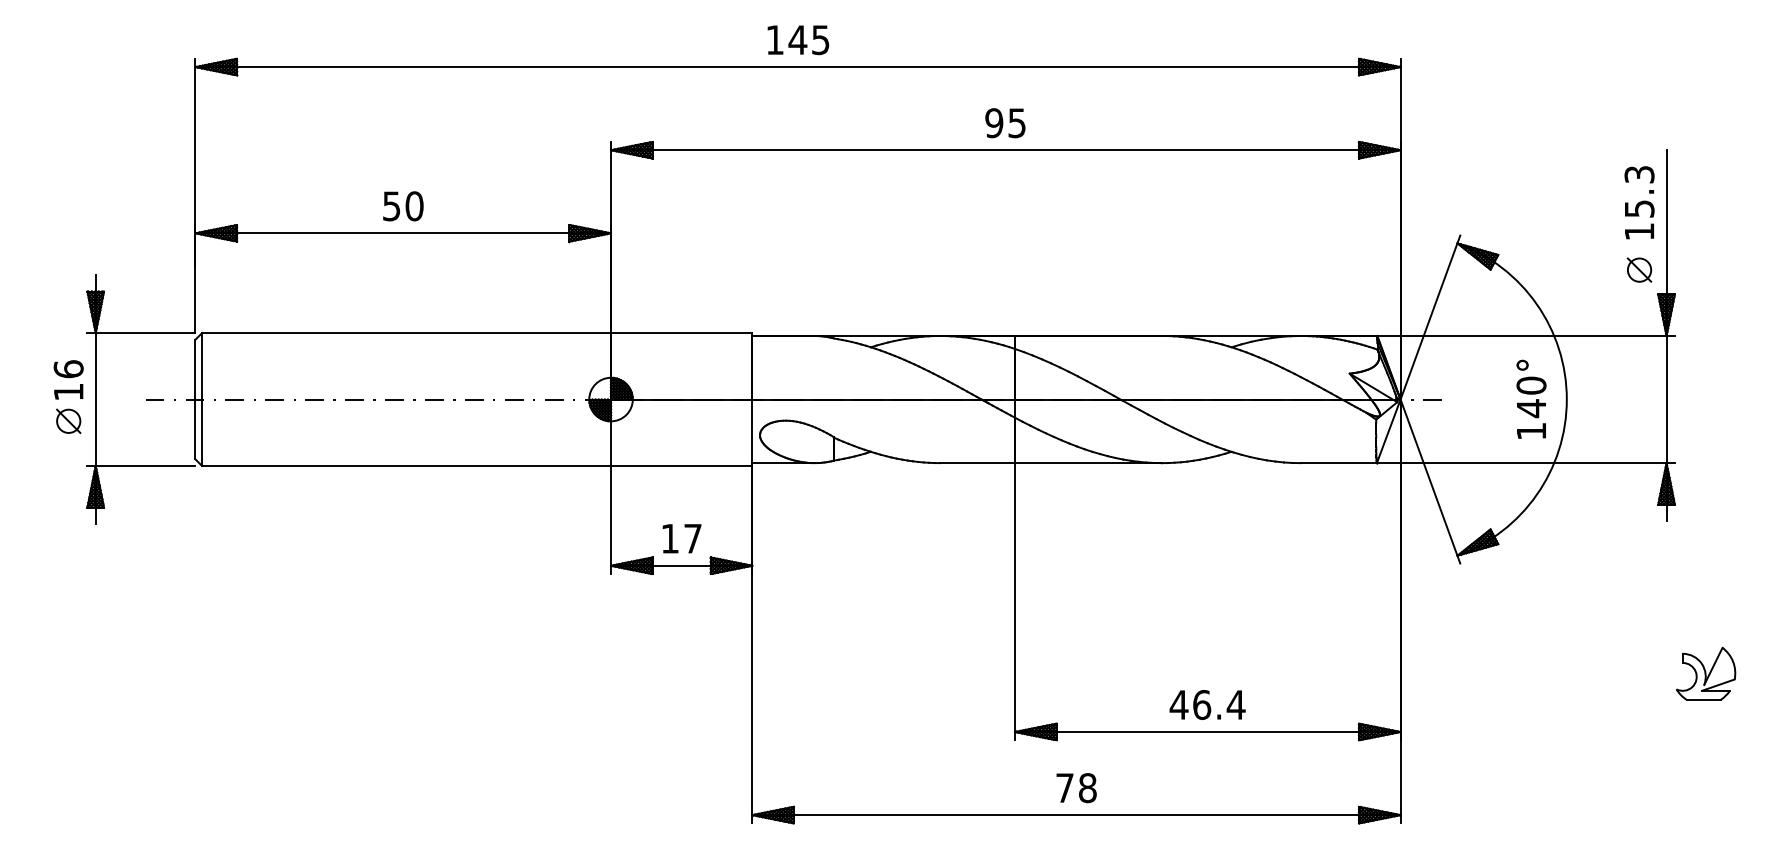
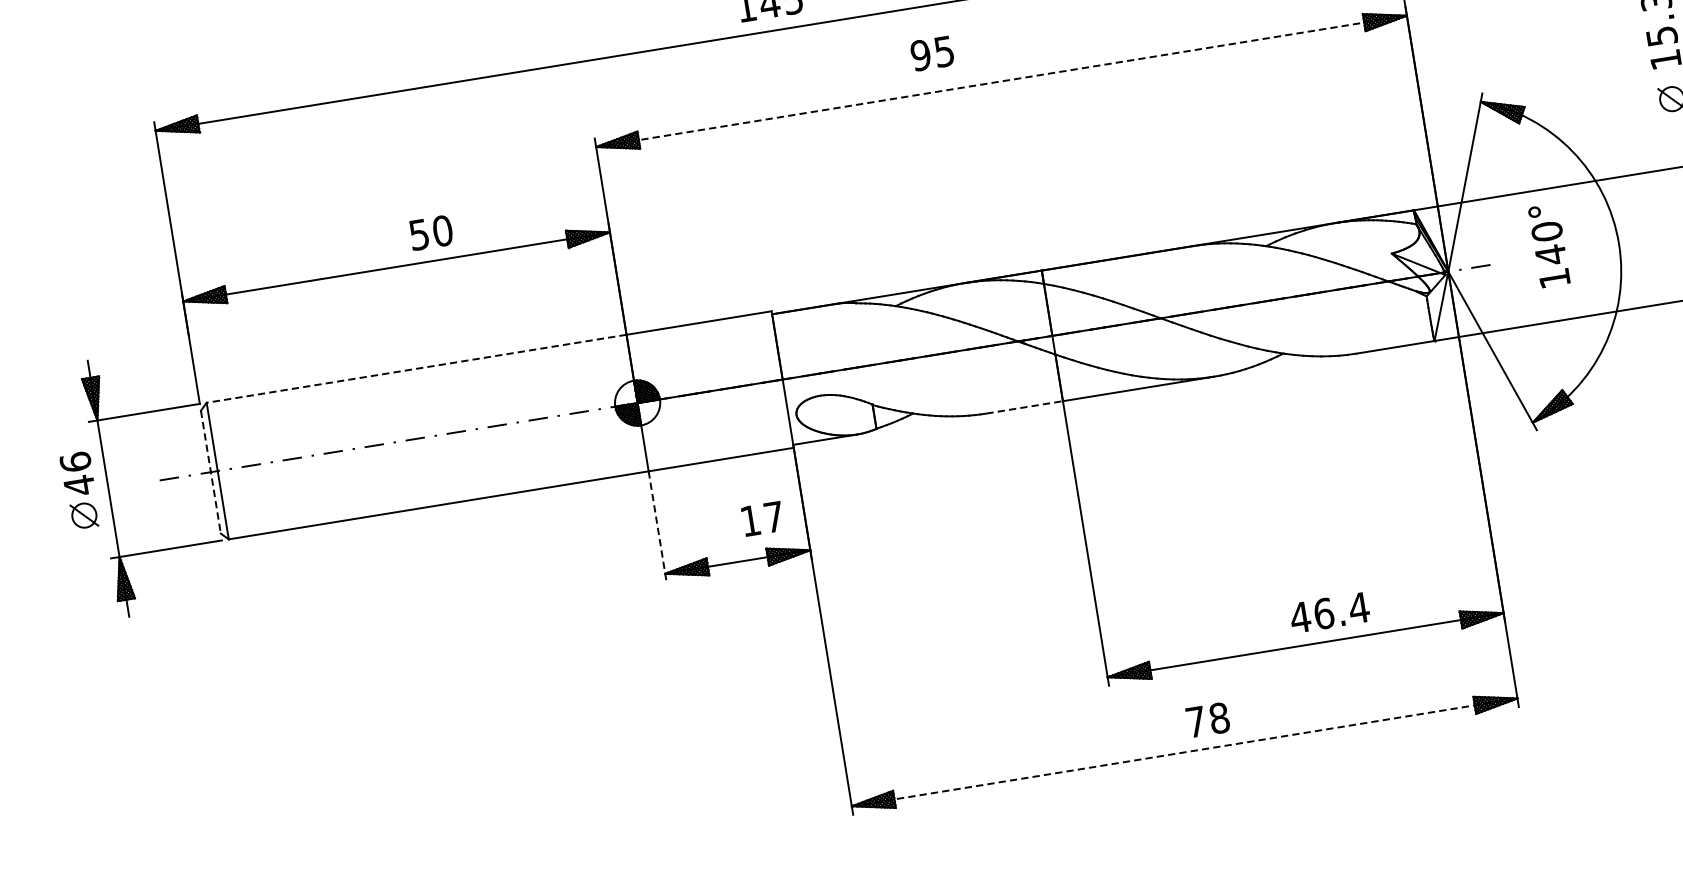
text: (1005, 123) -> (932, 53), moved
line: (1005, 150) -> (1001, 81), solid -> dashed
text: (403, 206) -> (431, 233), moved
line: (406, 333) -> (416, 369), solid -> dashed
text: (68, 391) -> (79, 485), 16 -> 46
text: (1531, 398) -> (1549, 244), moved
line: (195, 399) -> (210, 472), solid -> dashed
line: (978, 463) -> (1025, 407), solid -> dashed
line: (611, 520) -> (658, 527), solid -> dashed
text: (681, 538) -> (762, 518), moved
text: (1207, 704) -> (1329, 612), moved
text: (1076, 788) -> (1207, 720), moved
line: (1076, 815) -> (1184, 752), solid -> dashed

